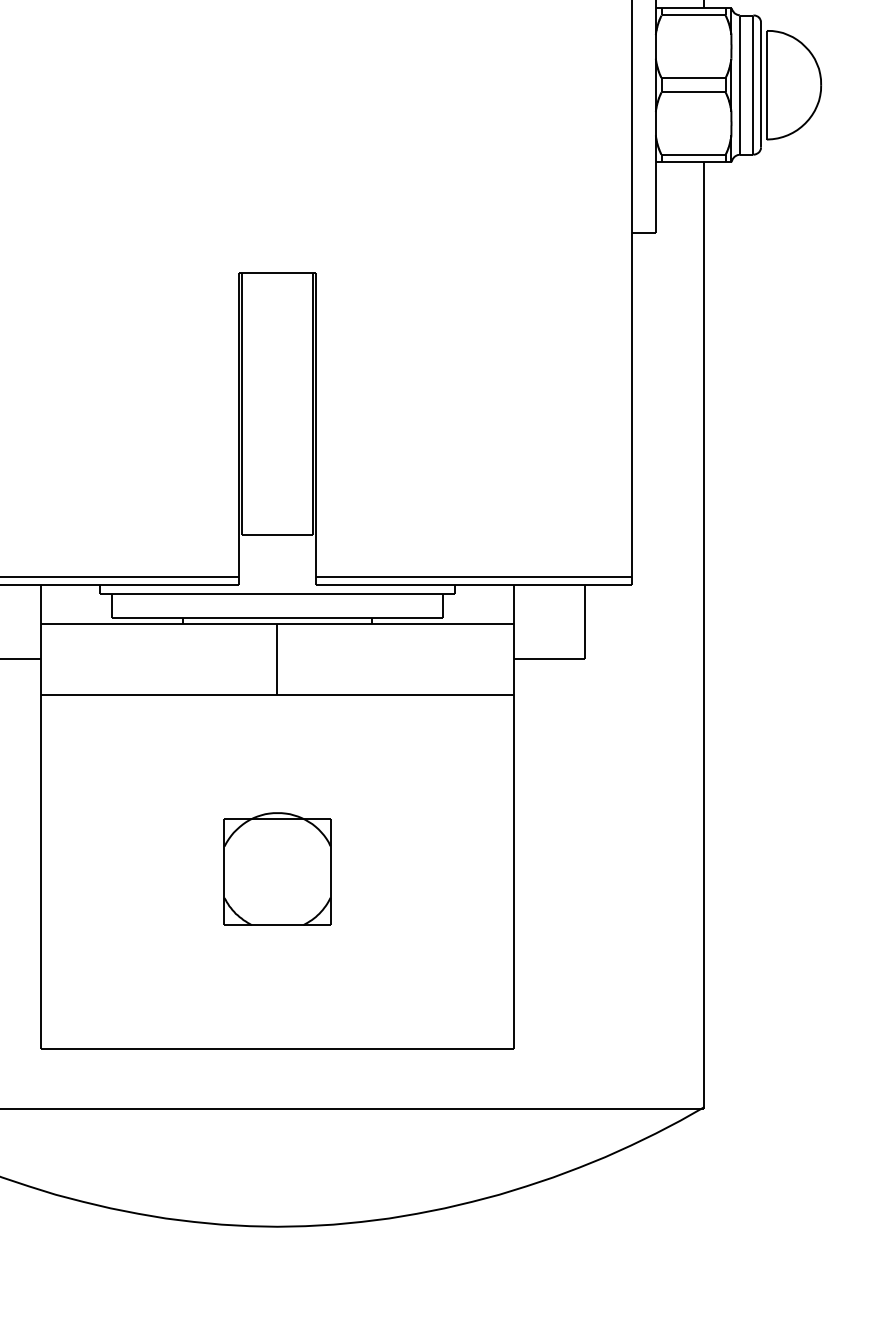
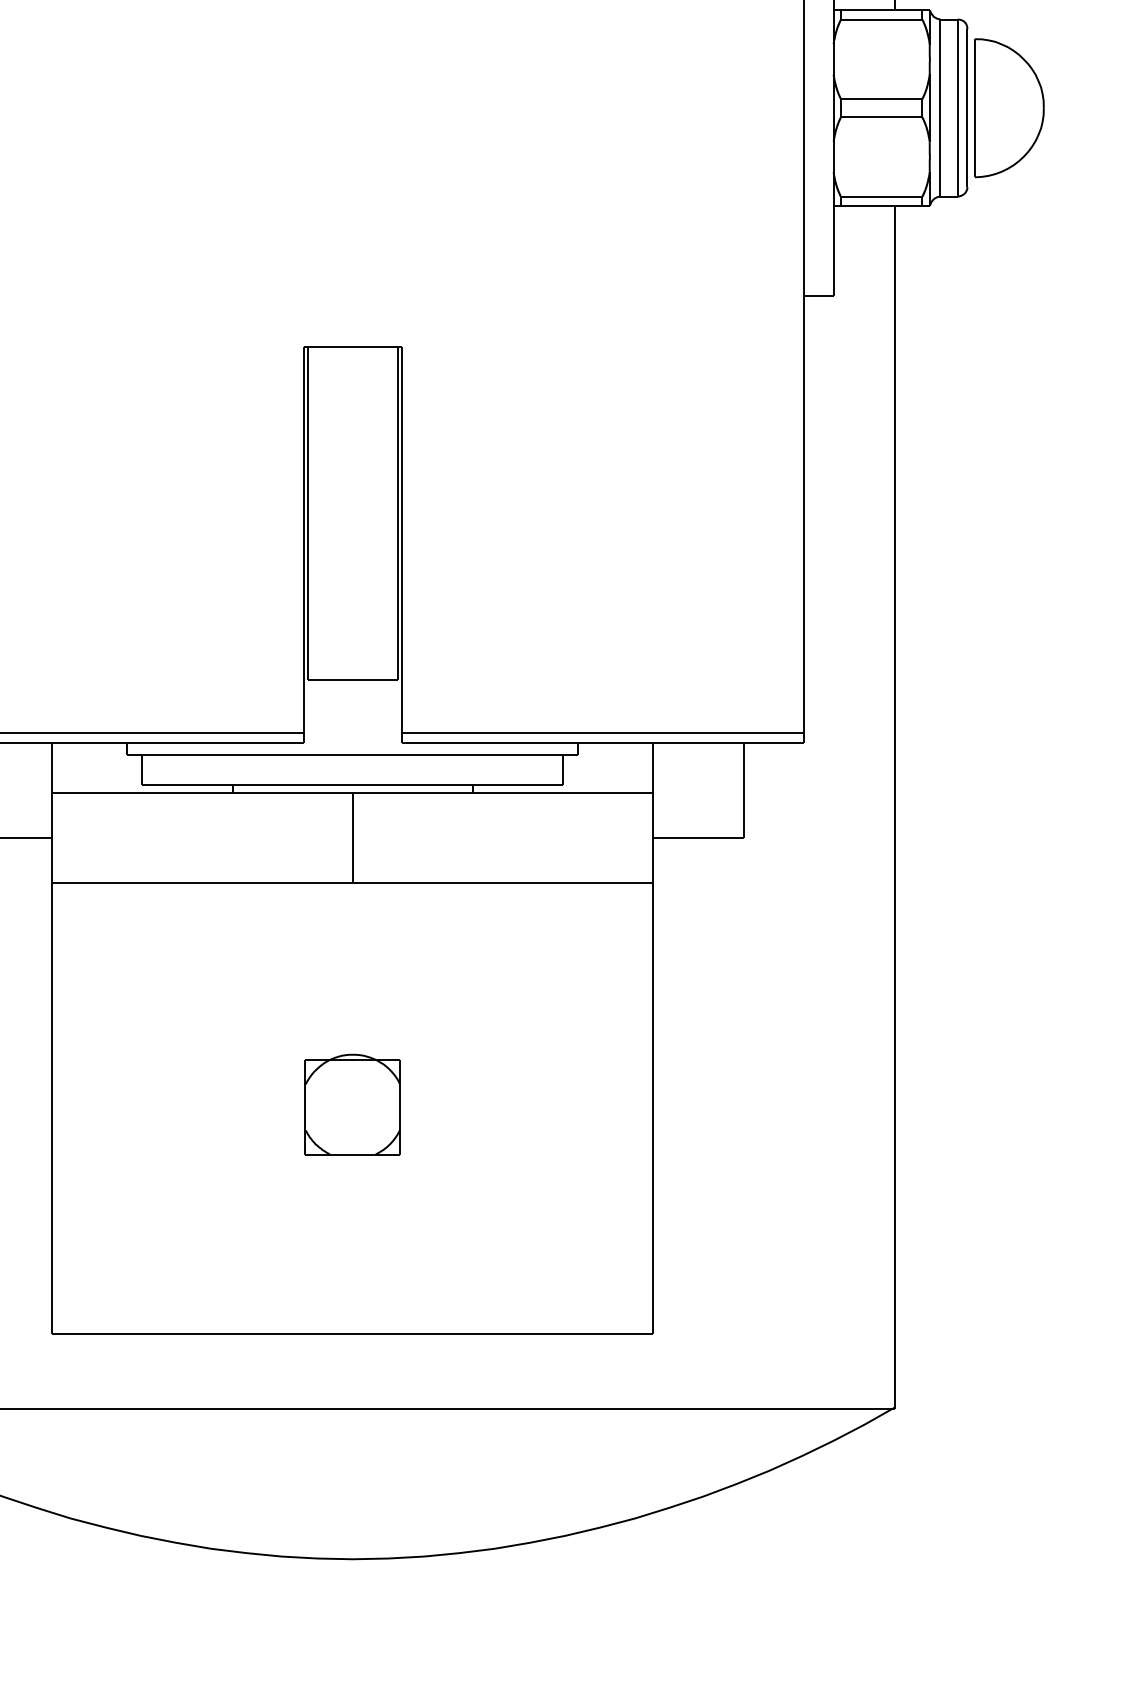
part: (277, 868) -> (352, 1103), size x0.7

